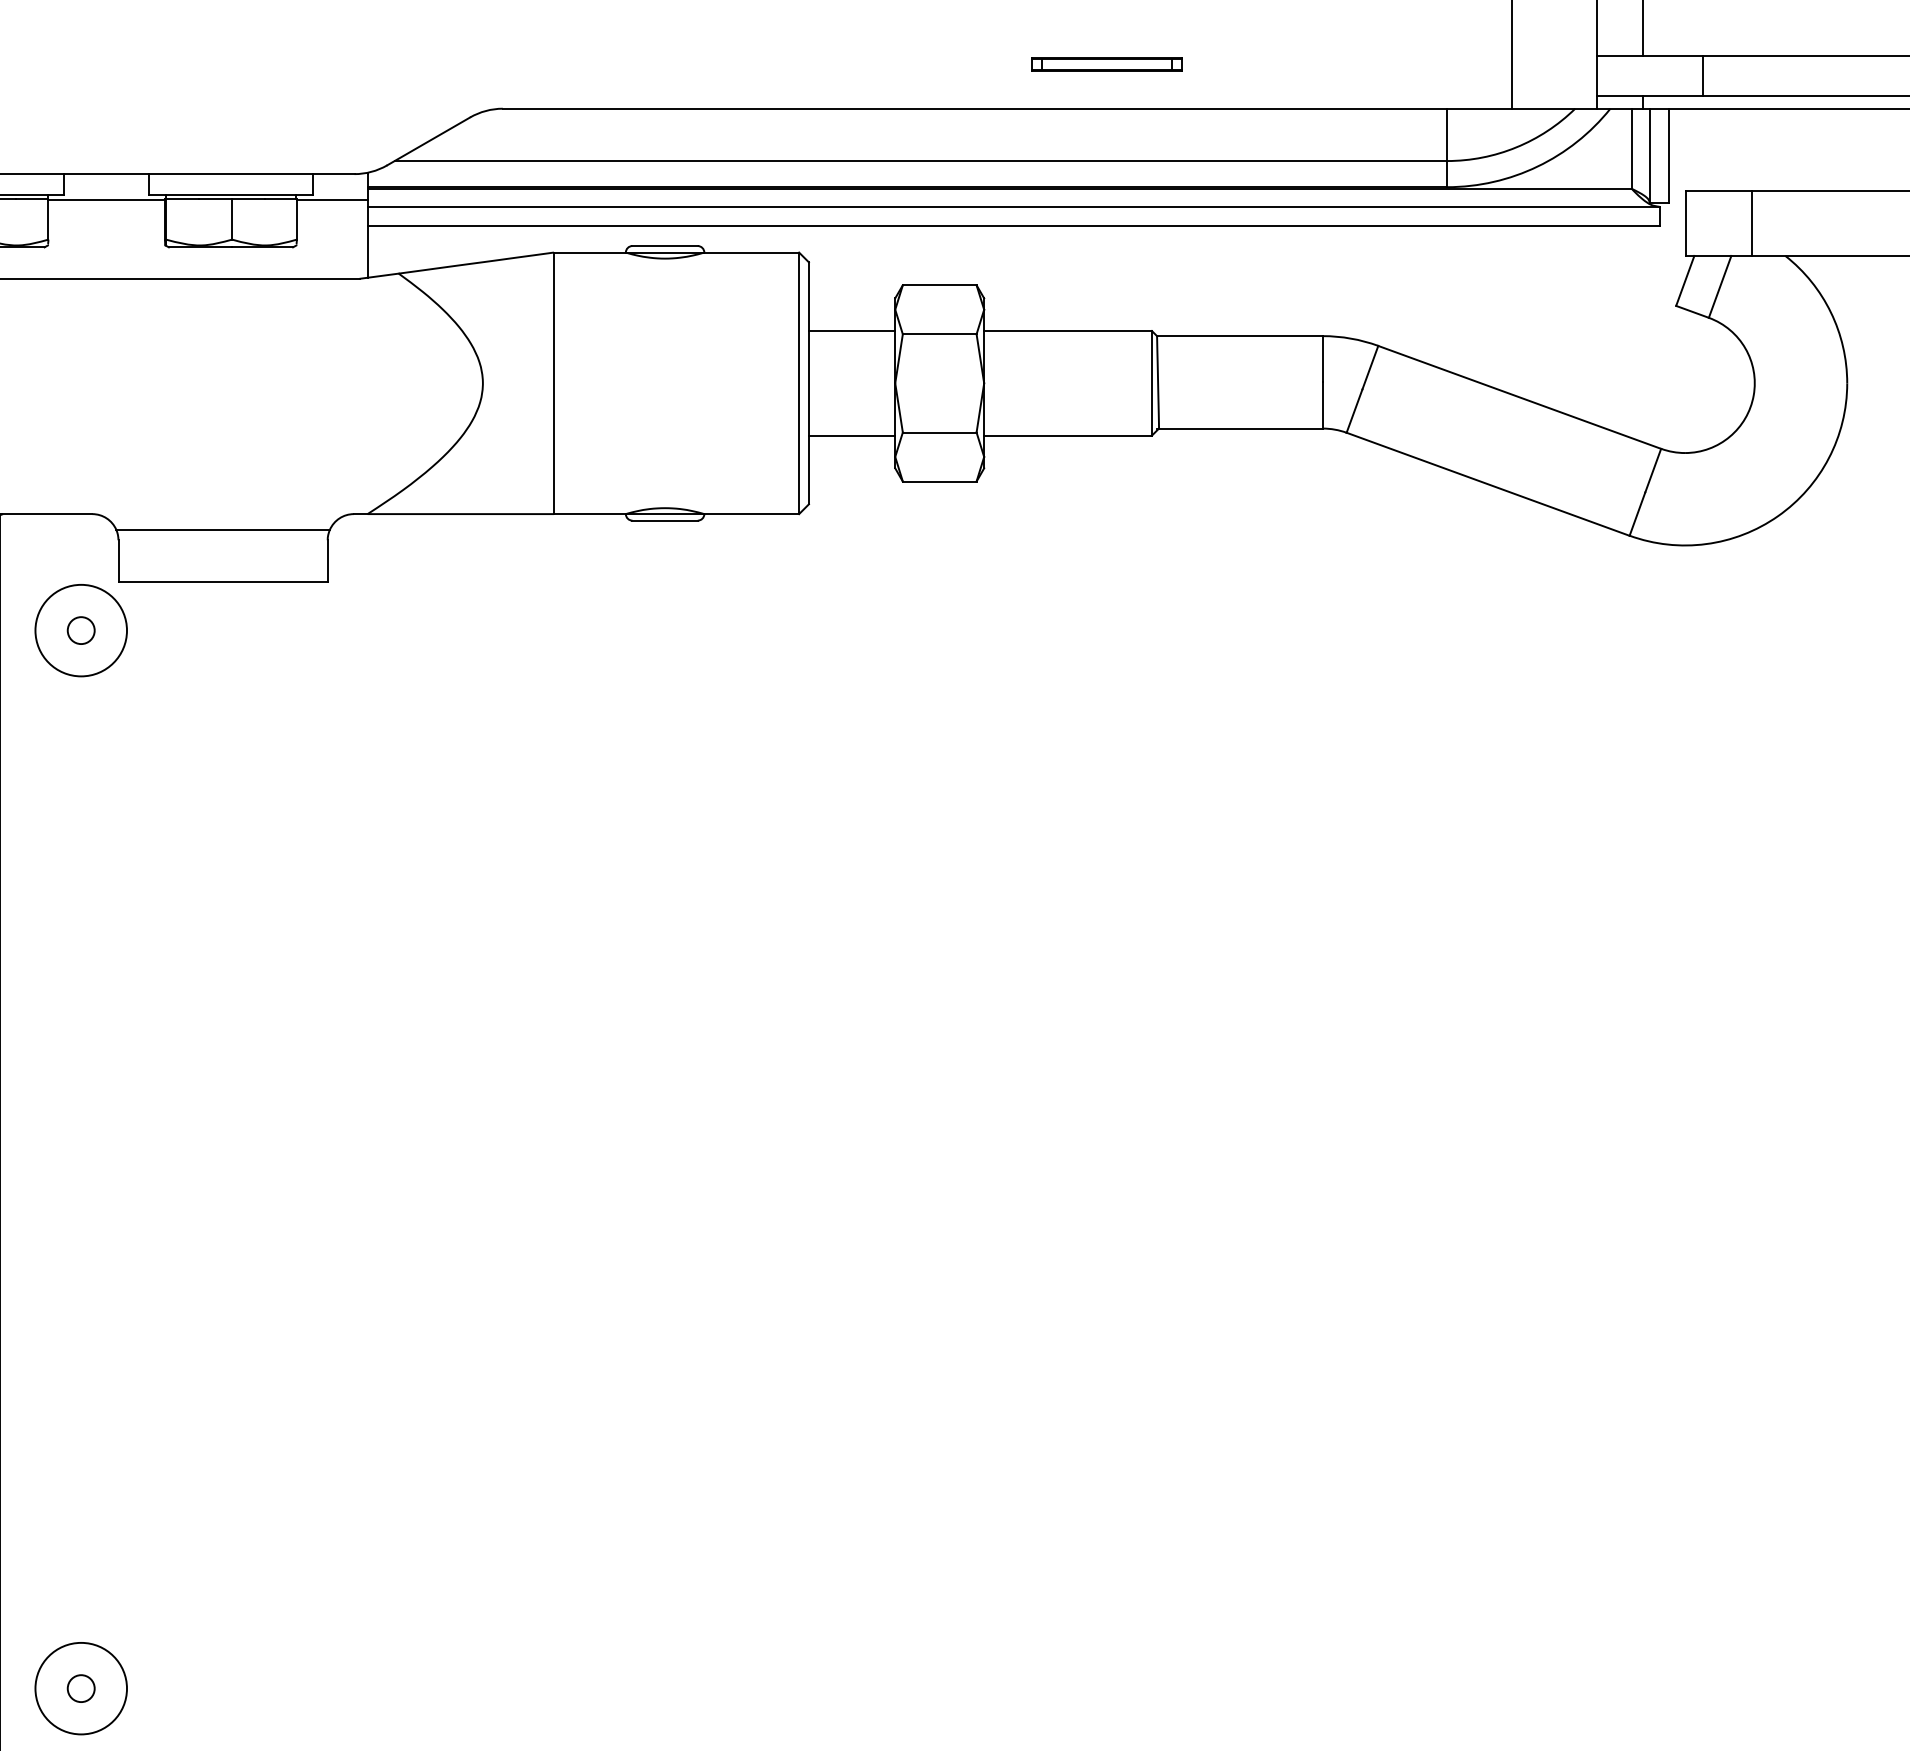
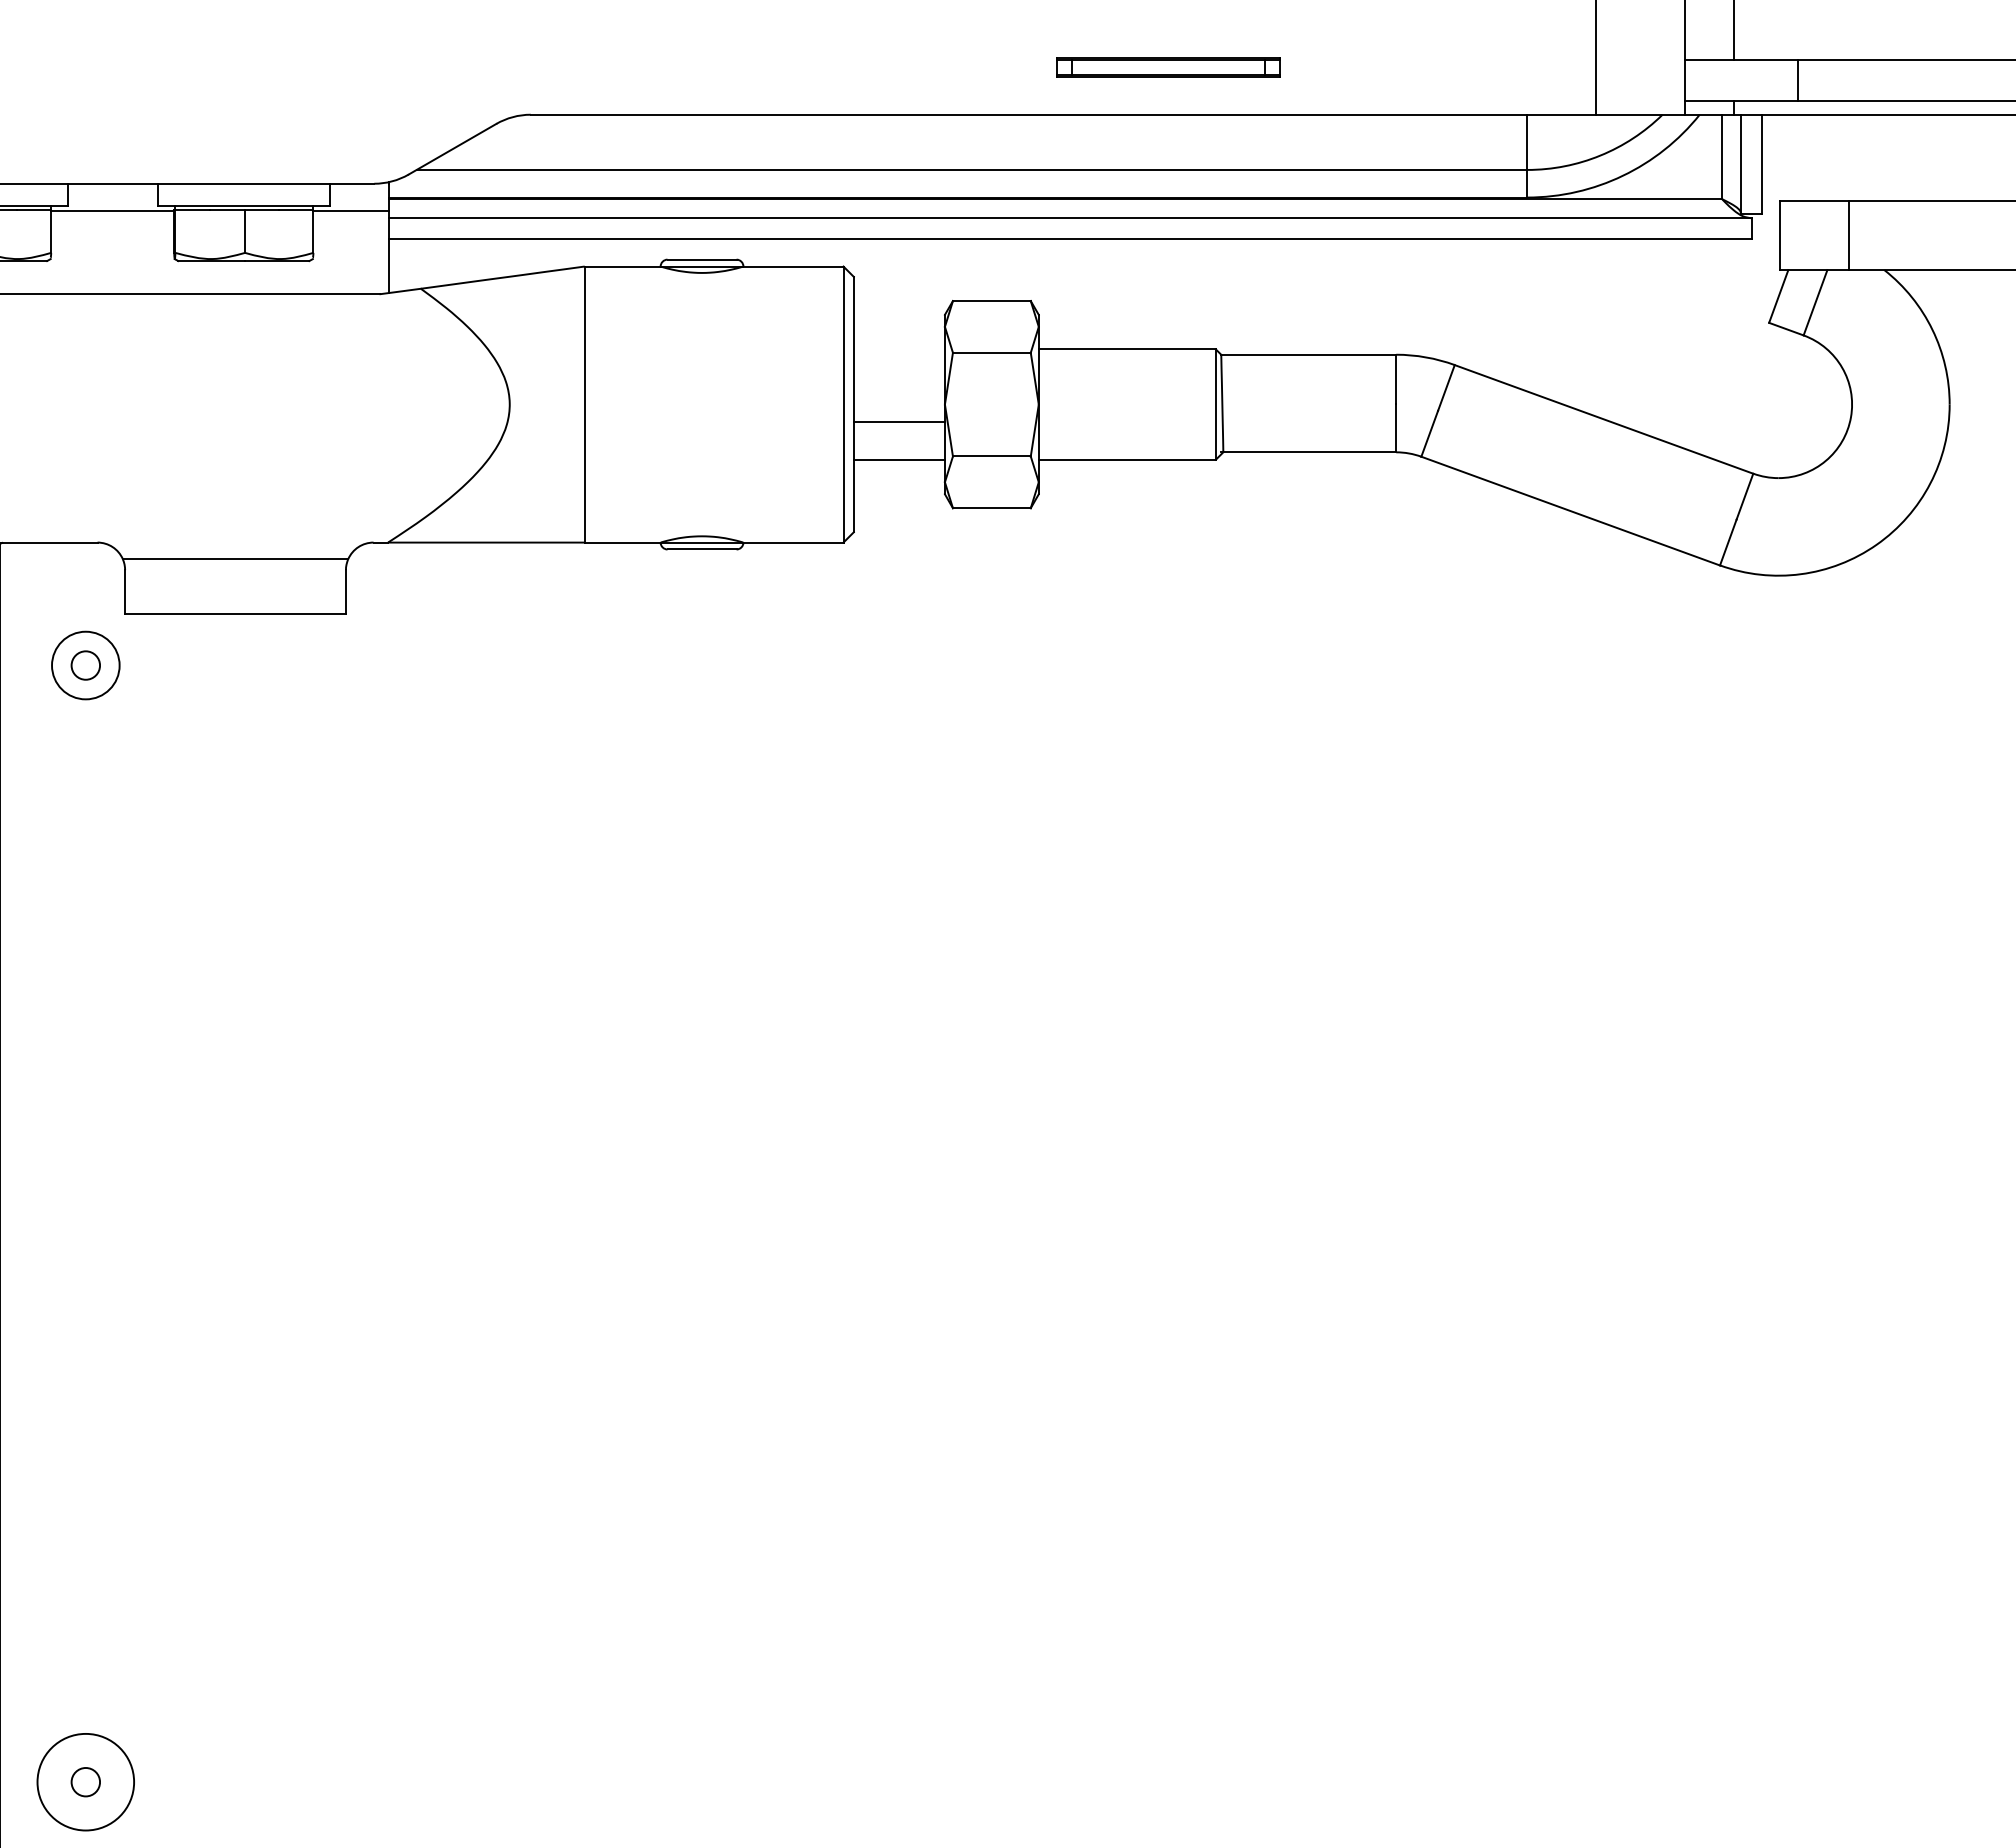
part: (1107, 63) -> (1168, 67), size x1.4
line: (851, 331) -> (898, 422), moved
circle: (80, 630) -> (85, 665), size x0.7

